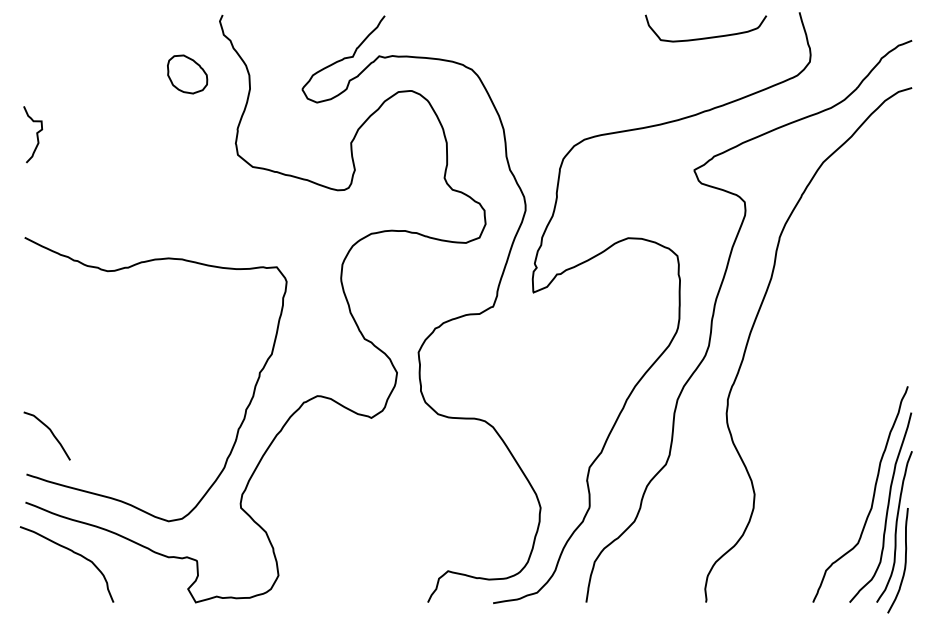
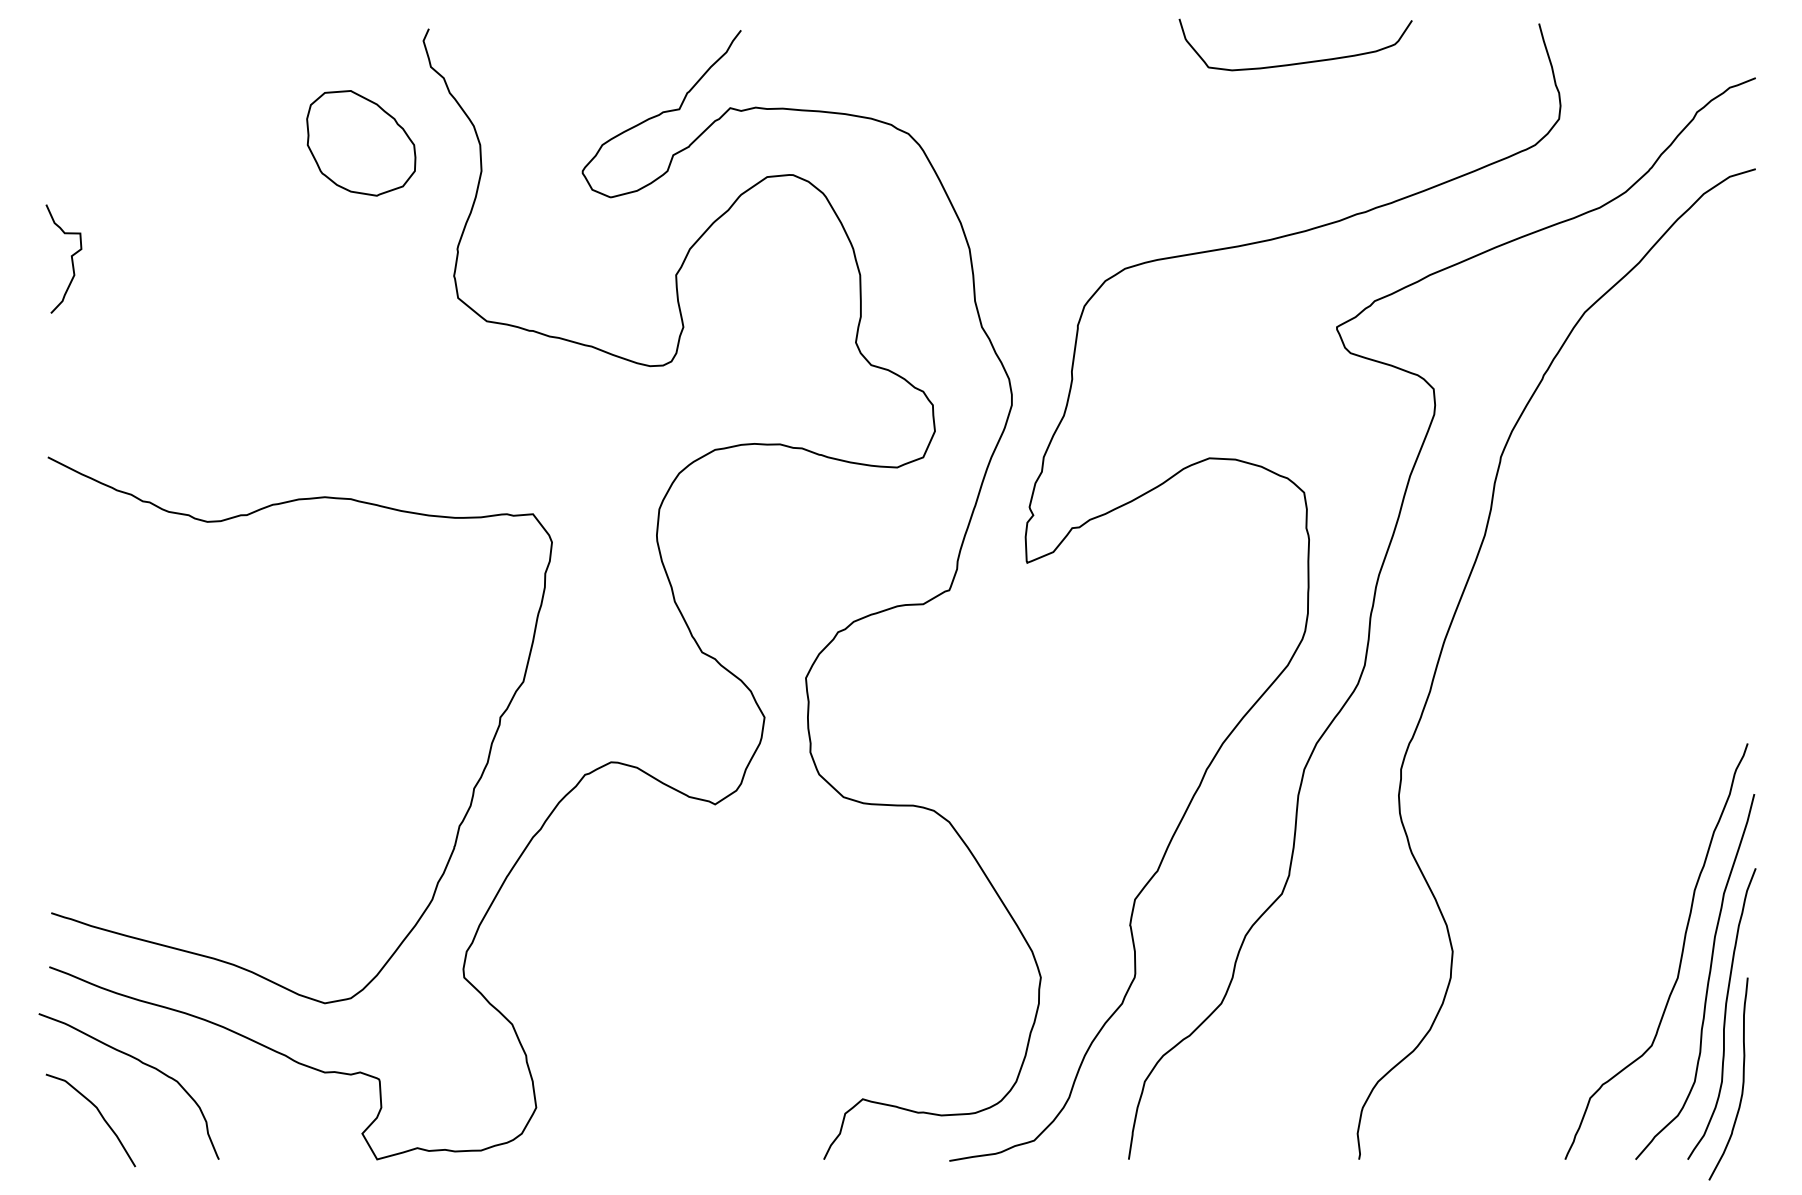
curve: (710, 36) -> (1304, 60), moved
part: (187, 74) -> (361, 143), size x1.43
curve: (50, 432) -> (97, 1113), moved

